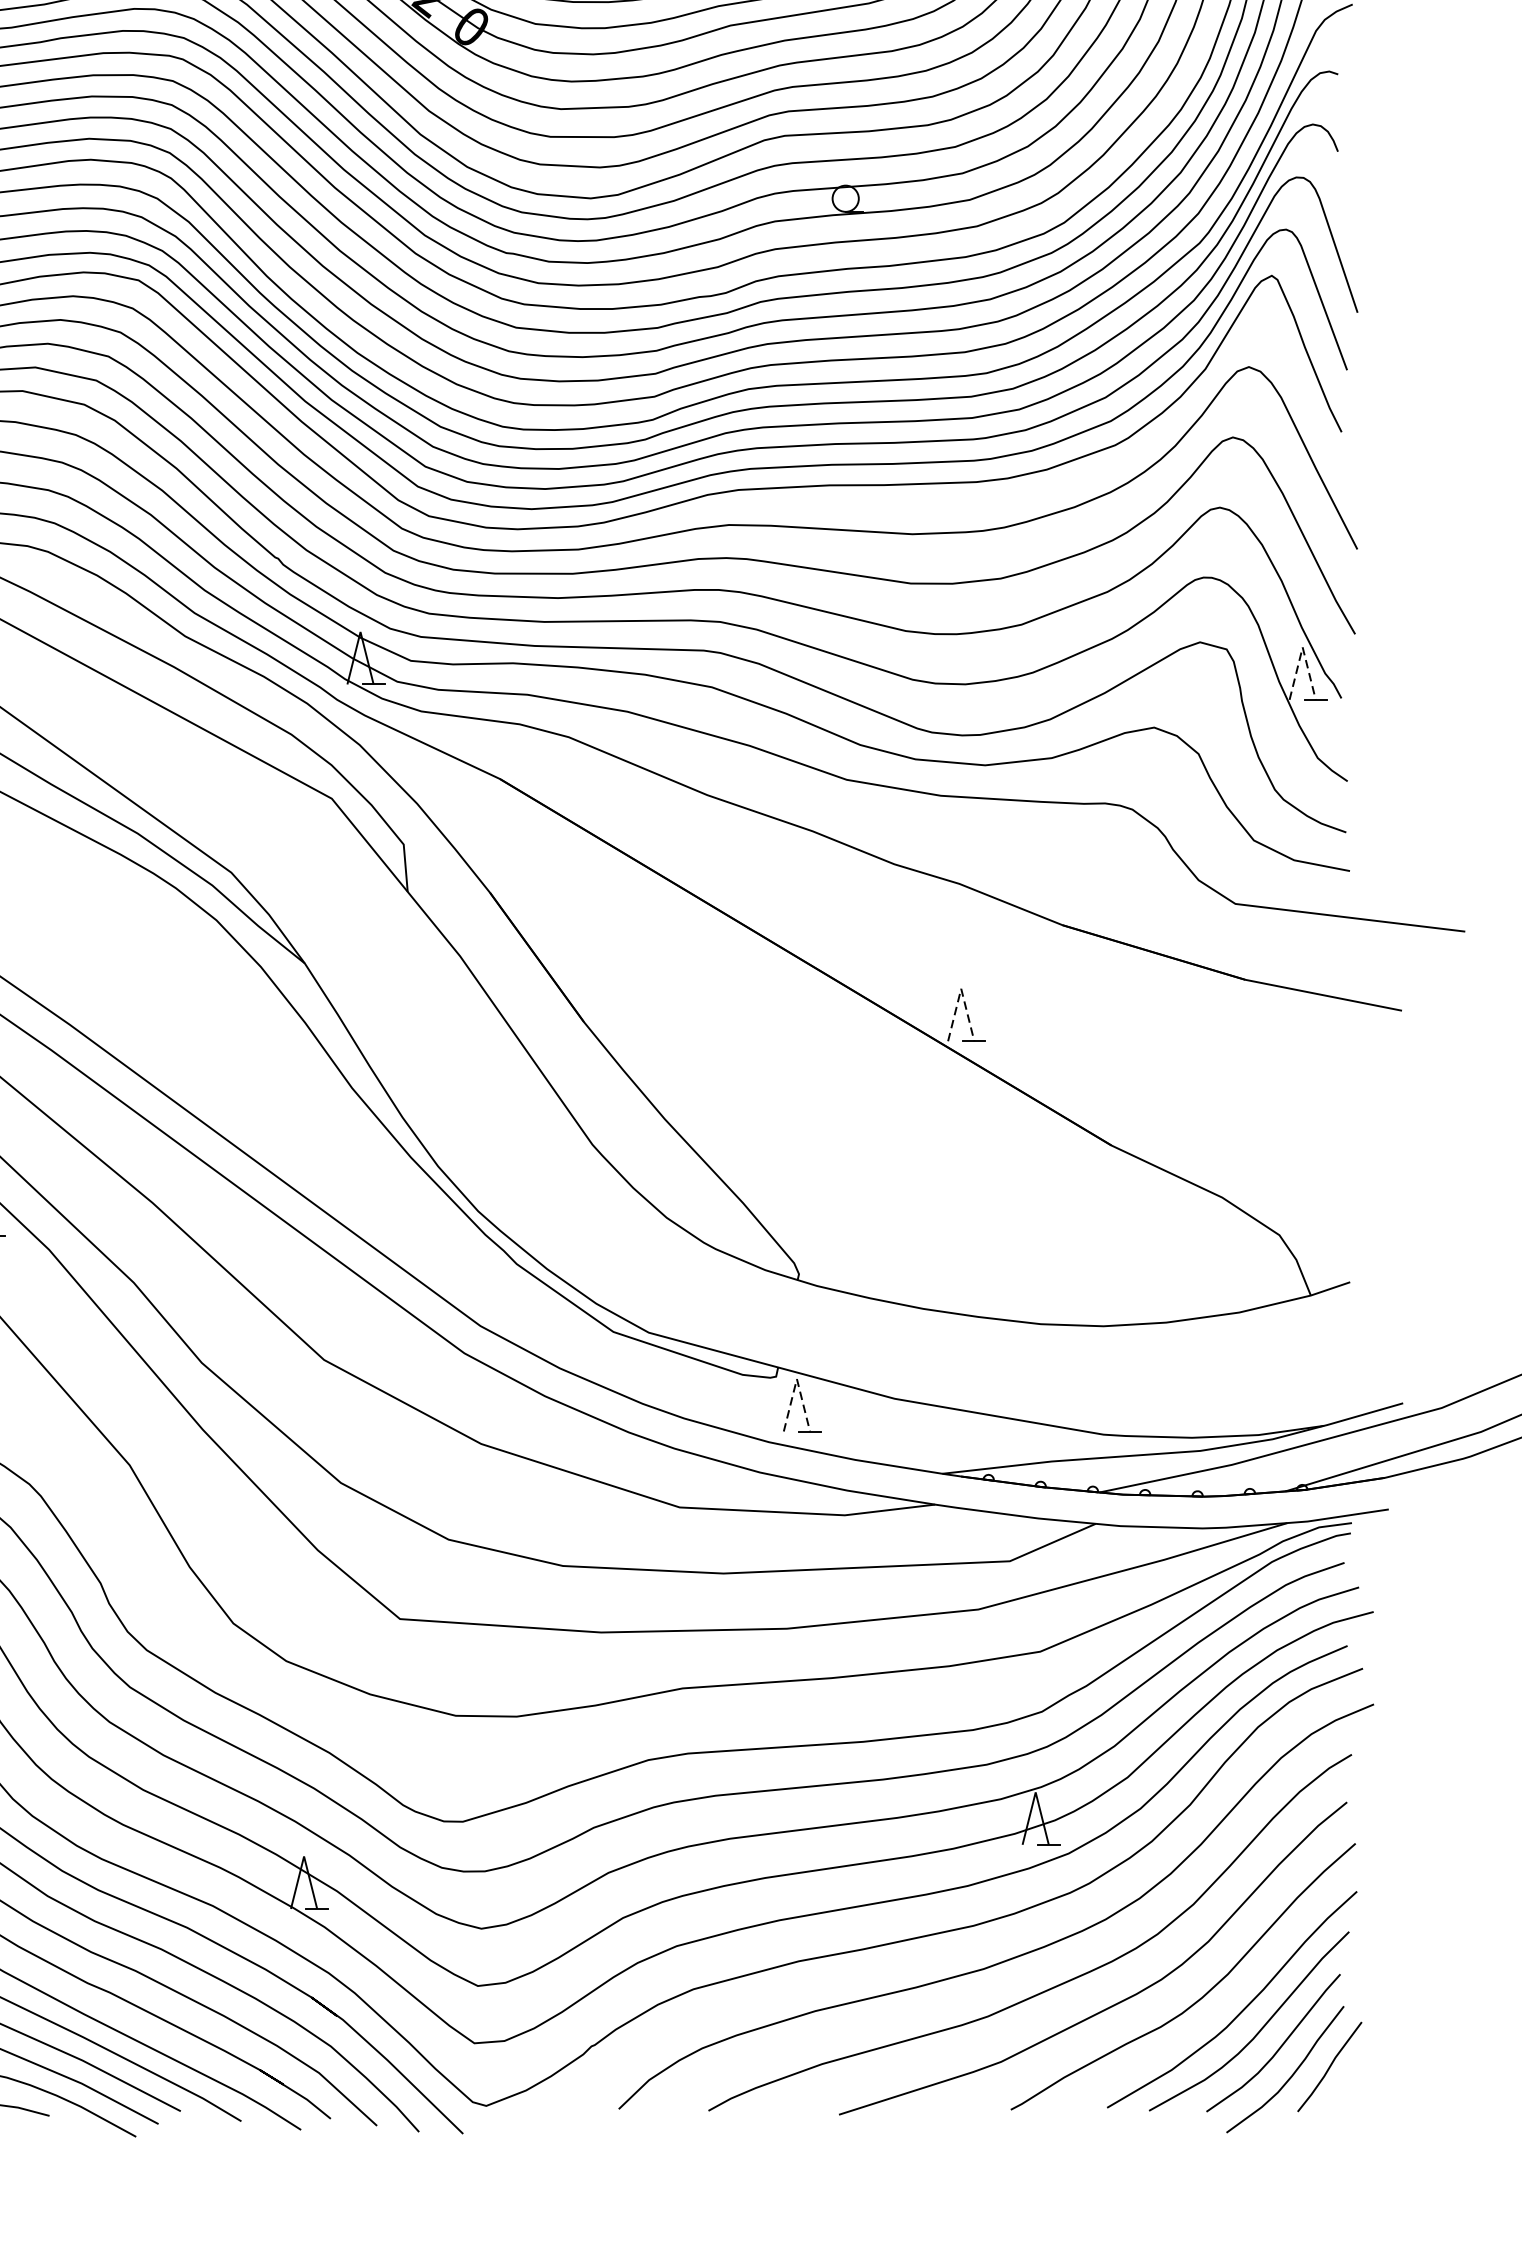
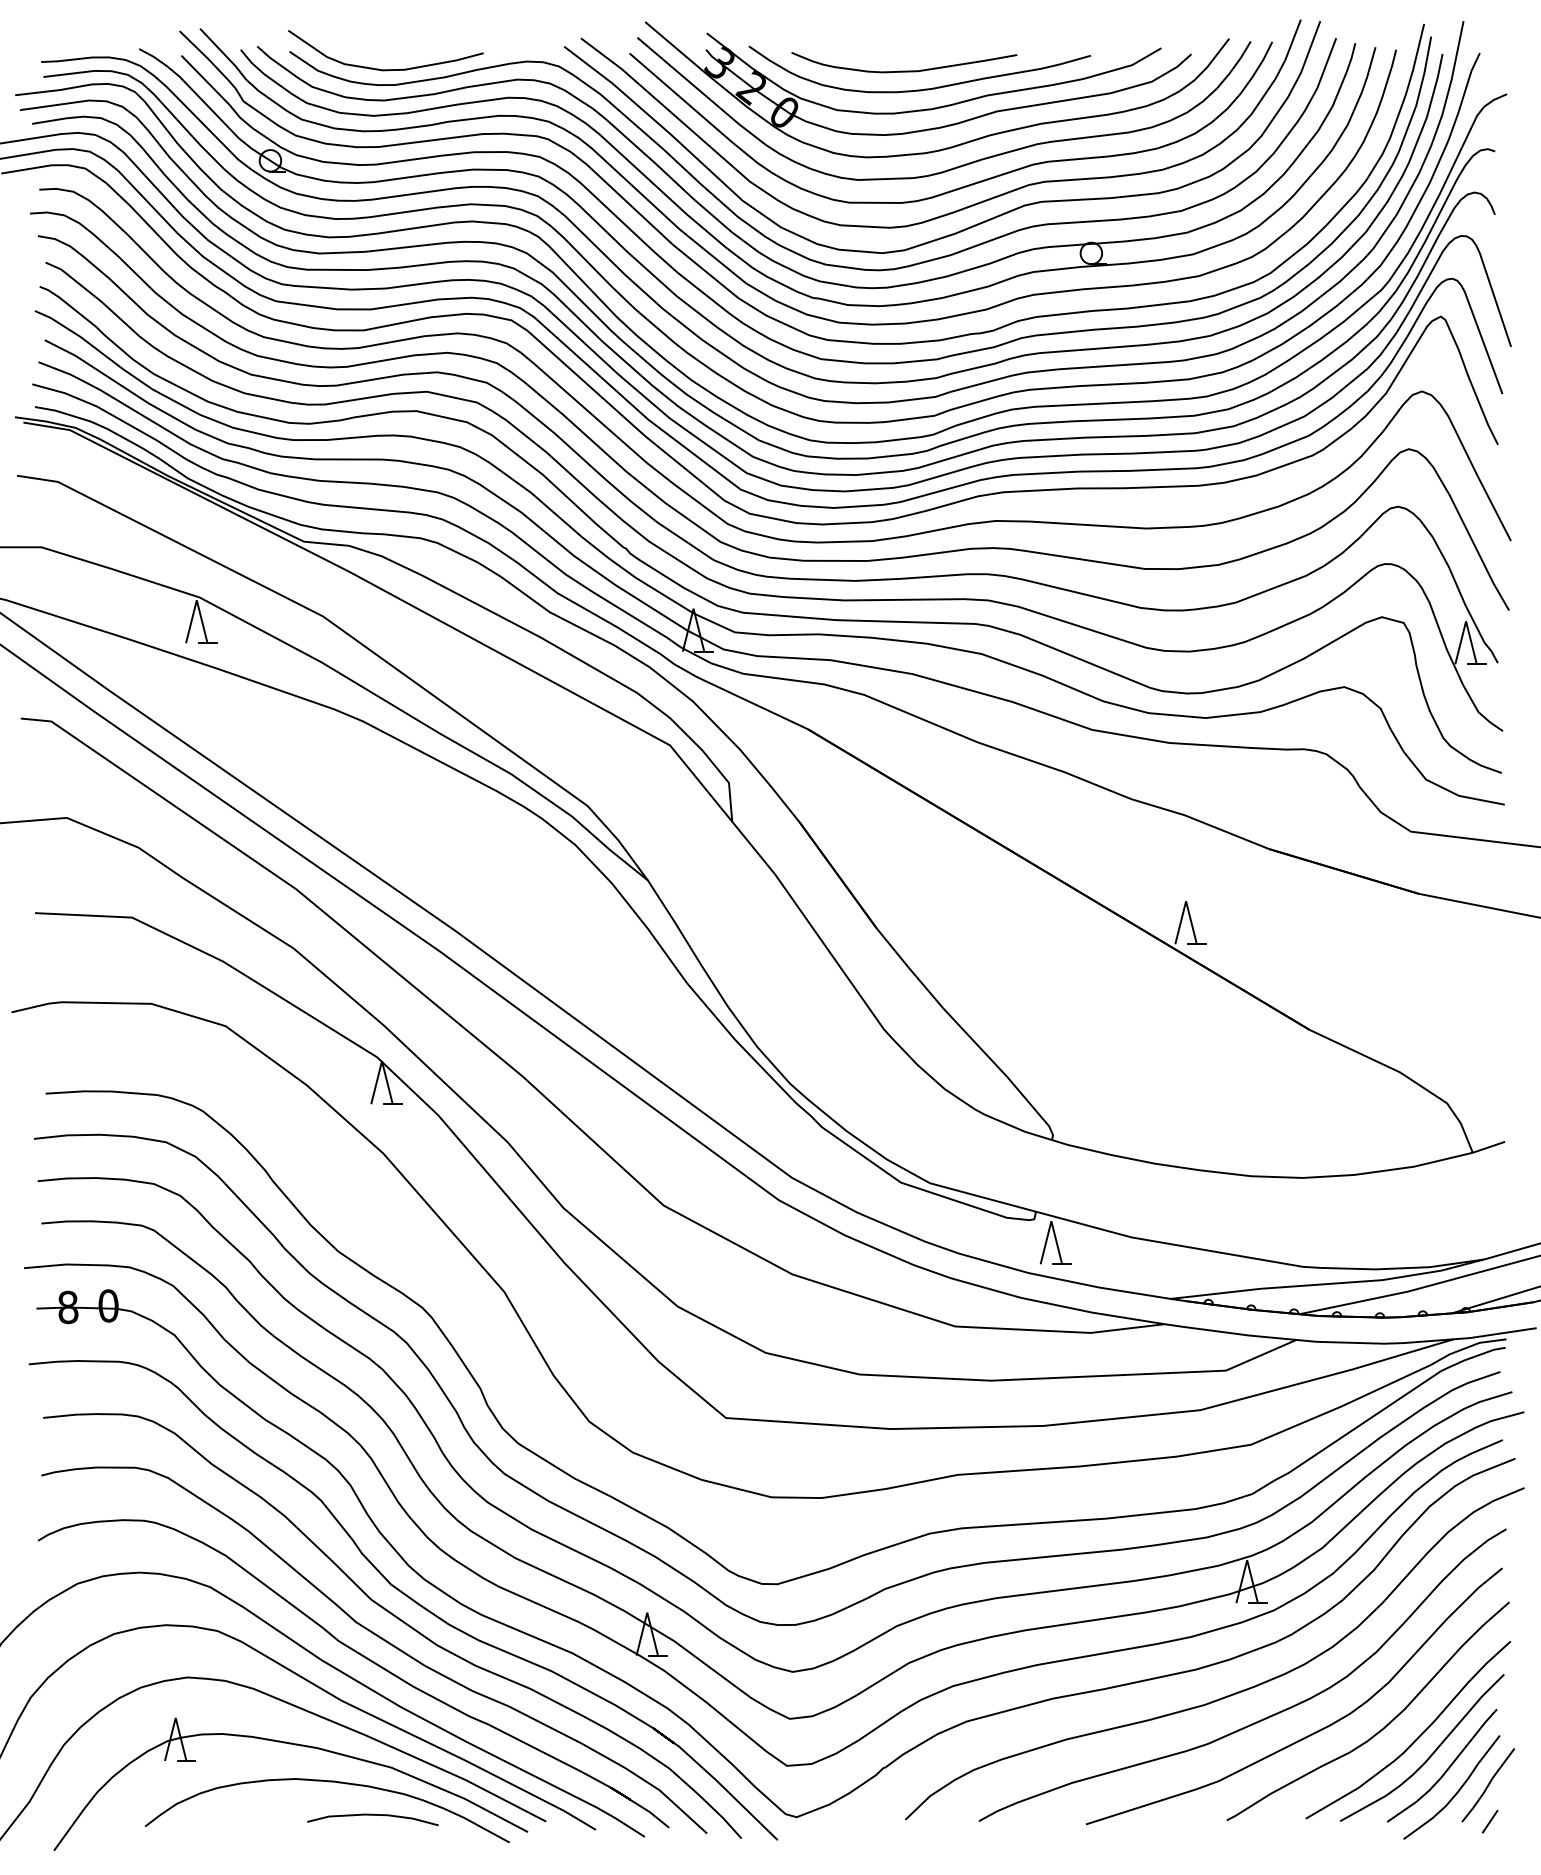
line: (1303, 647) -> (1466, 621), dashed -> solid
line: (961, 989) -> (1186, 901), dashed -> solid
line: (797, 1379) -> (1051, 1221), dashed -> solid
line: (1331, 2111) -> (1489, 1821), added

